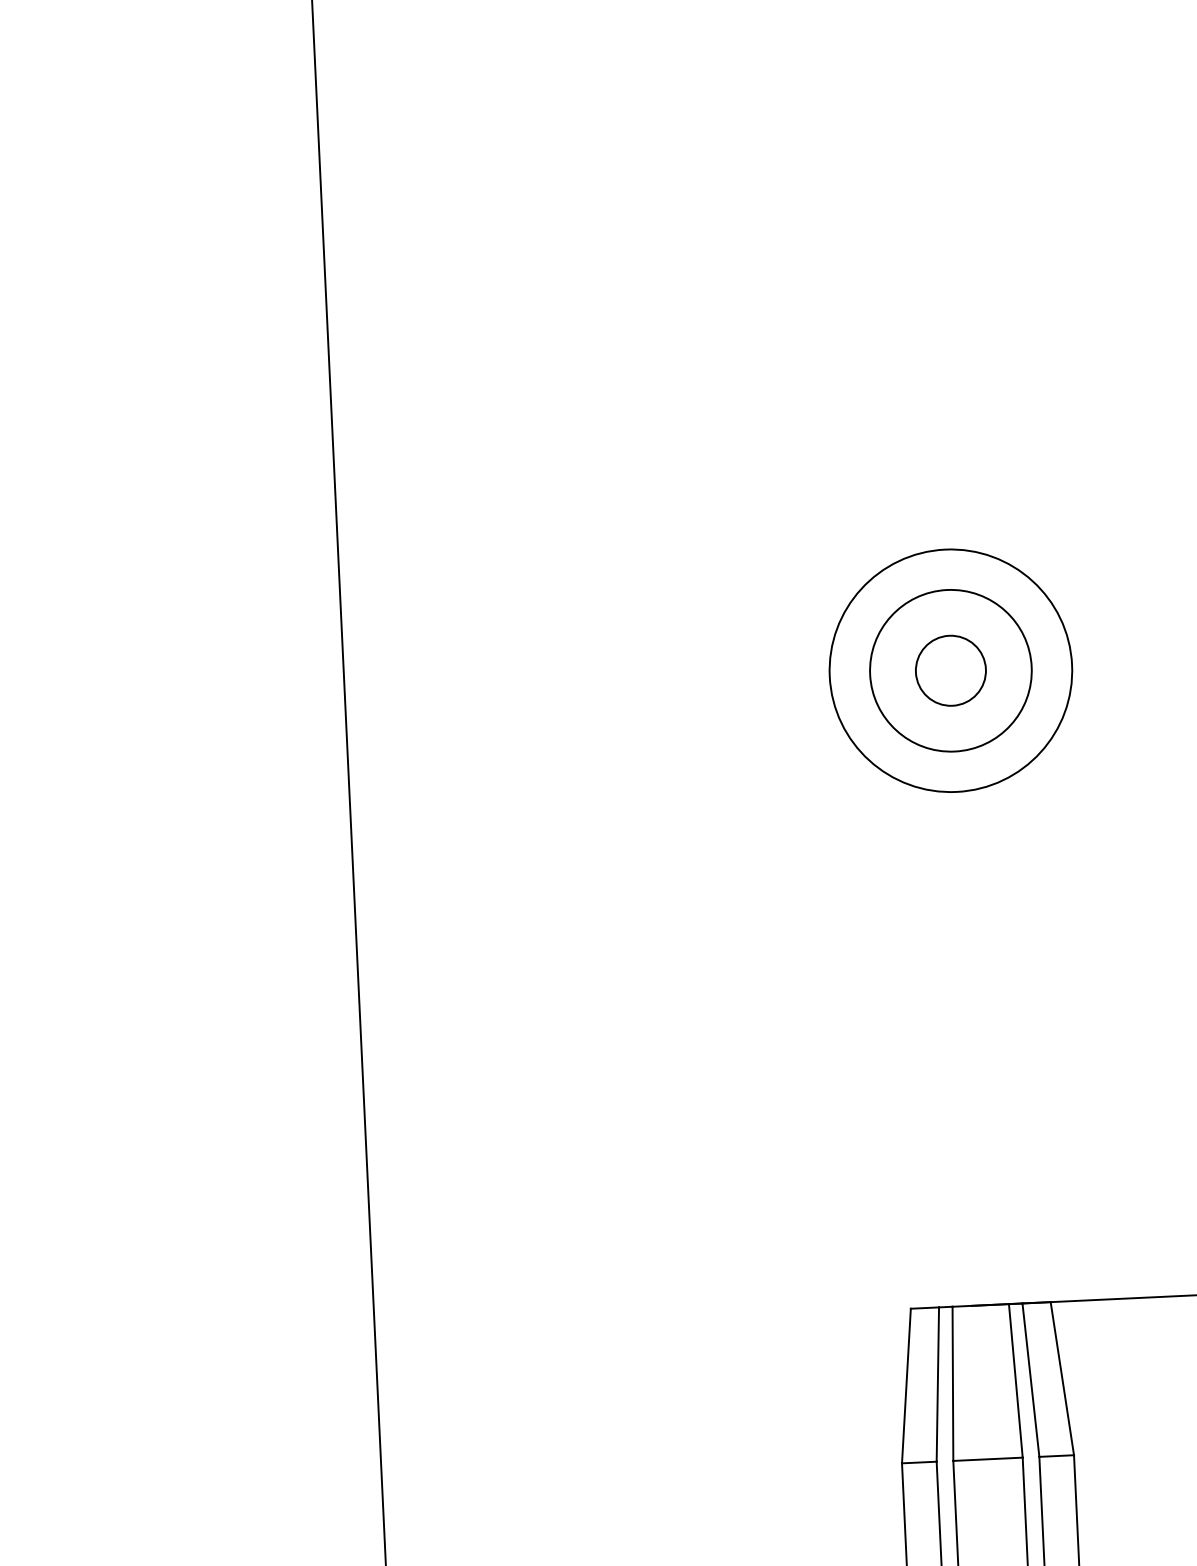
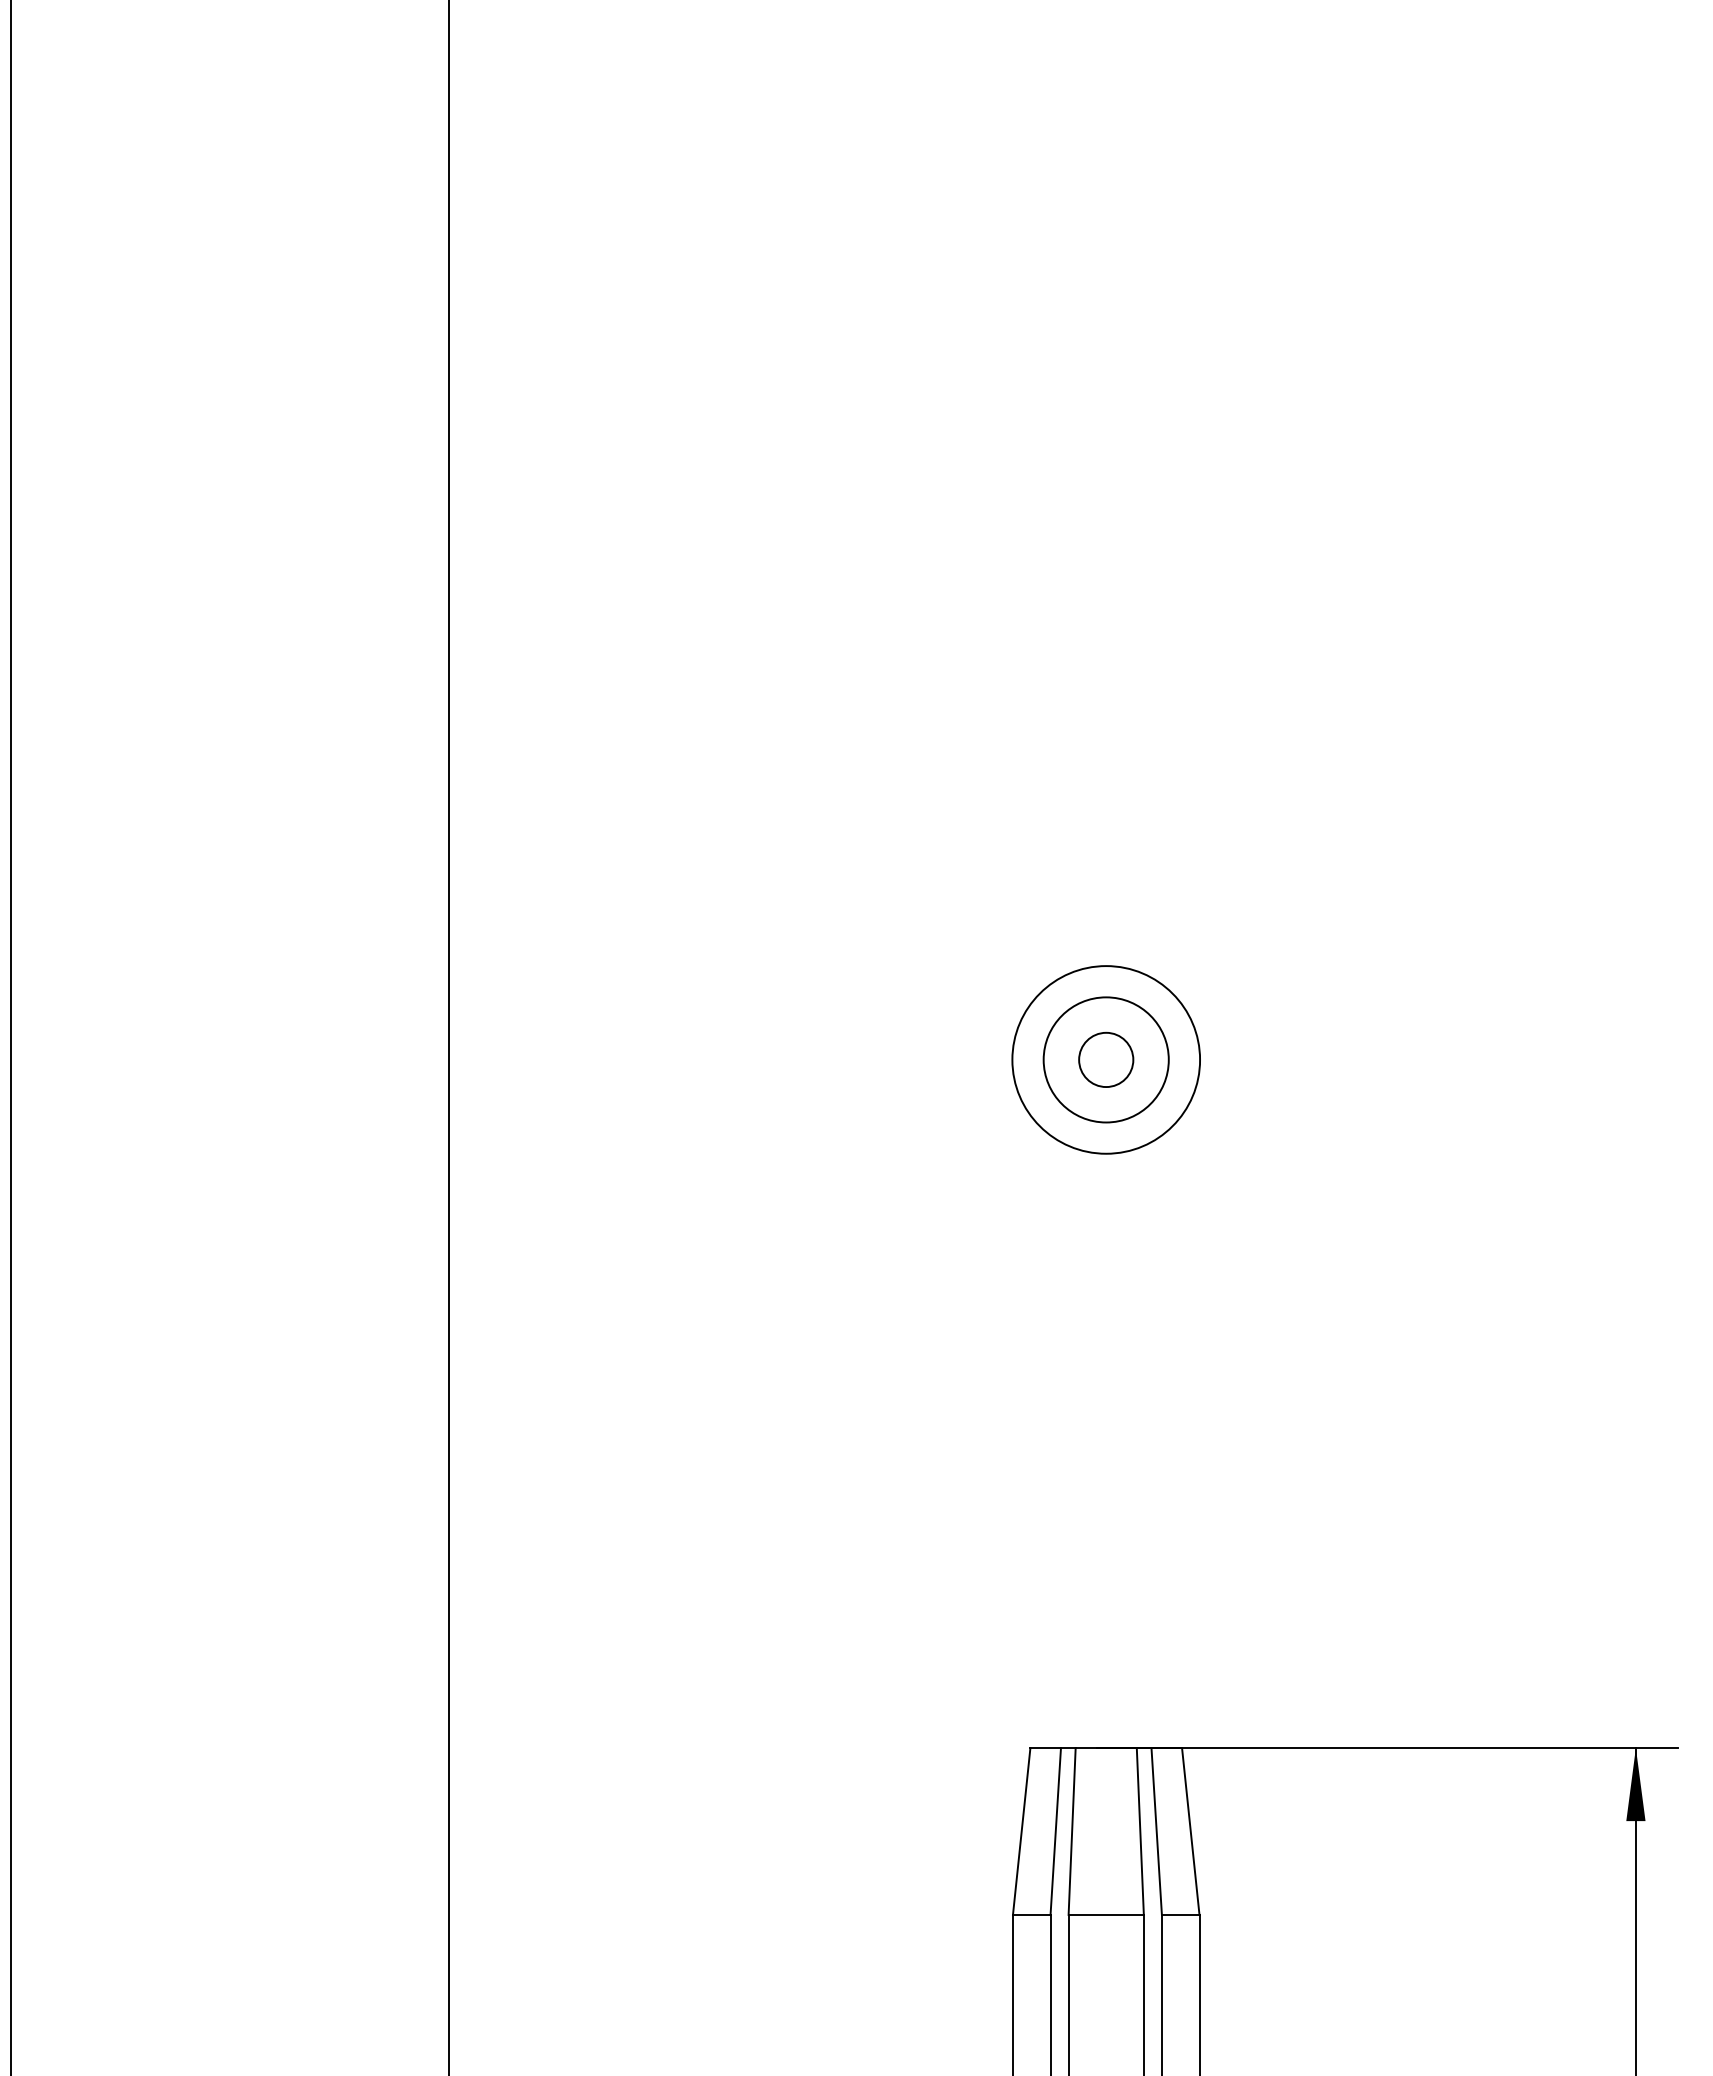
part: (950, 670) -> (1105, 1059), size x0.71

